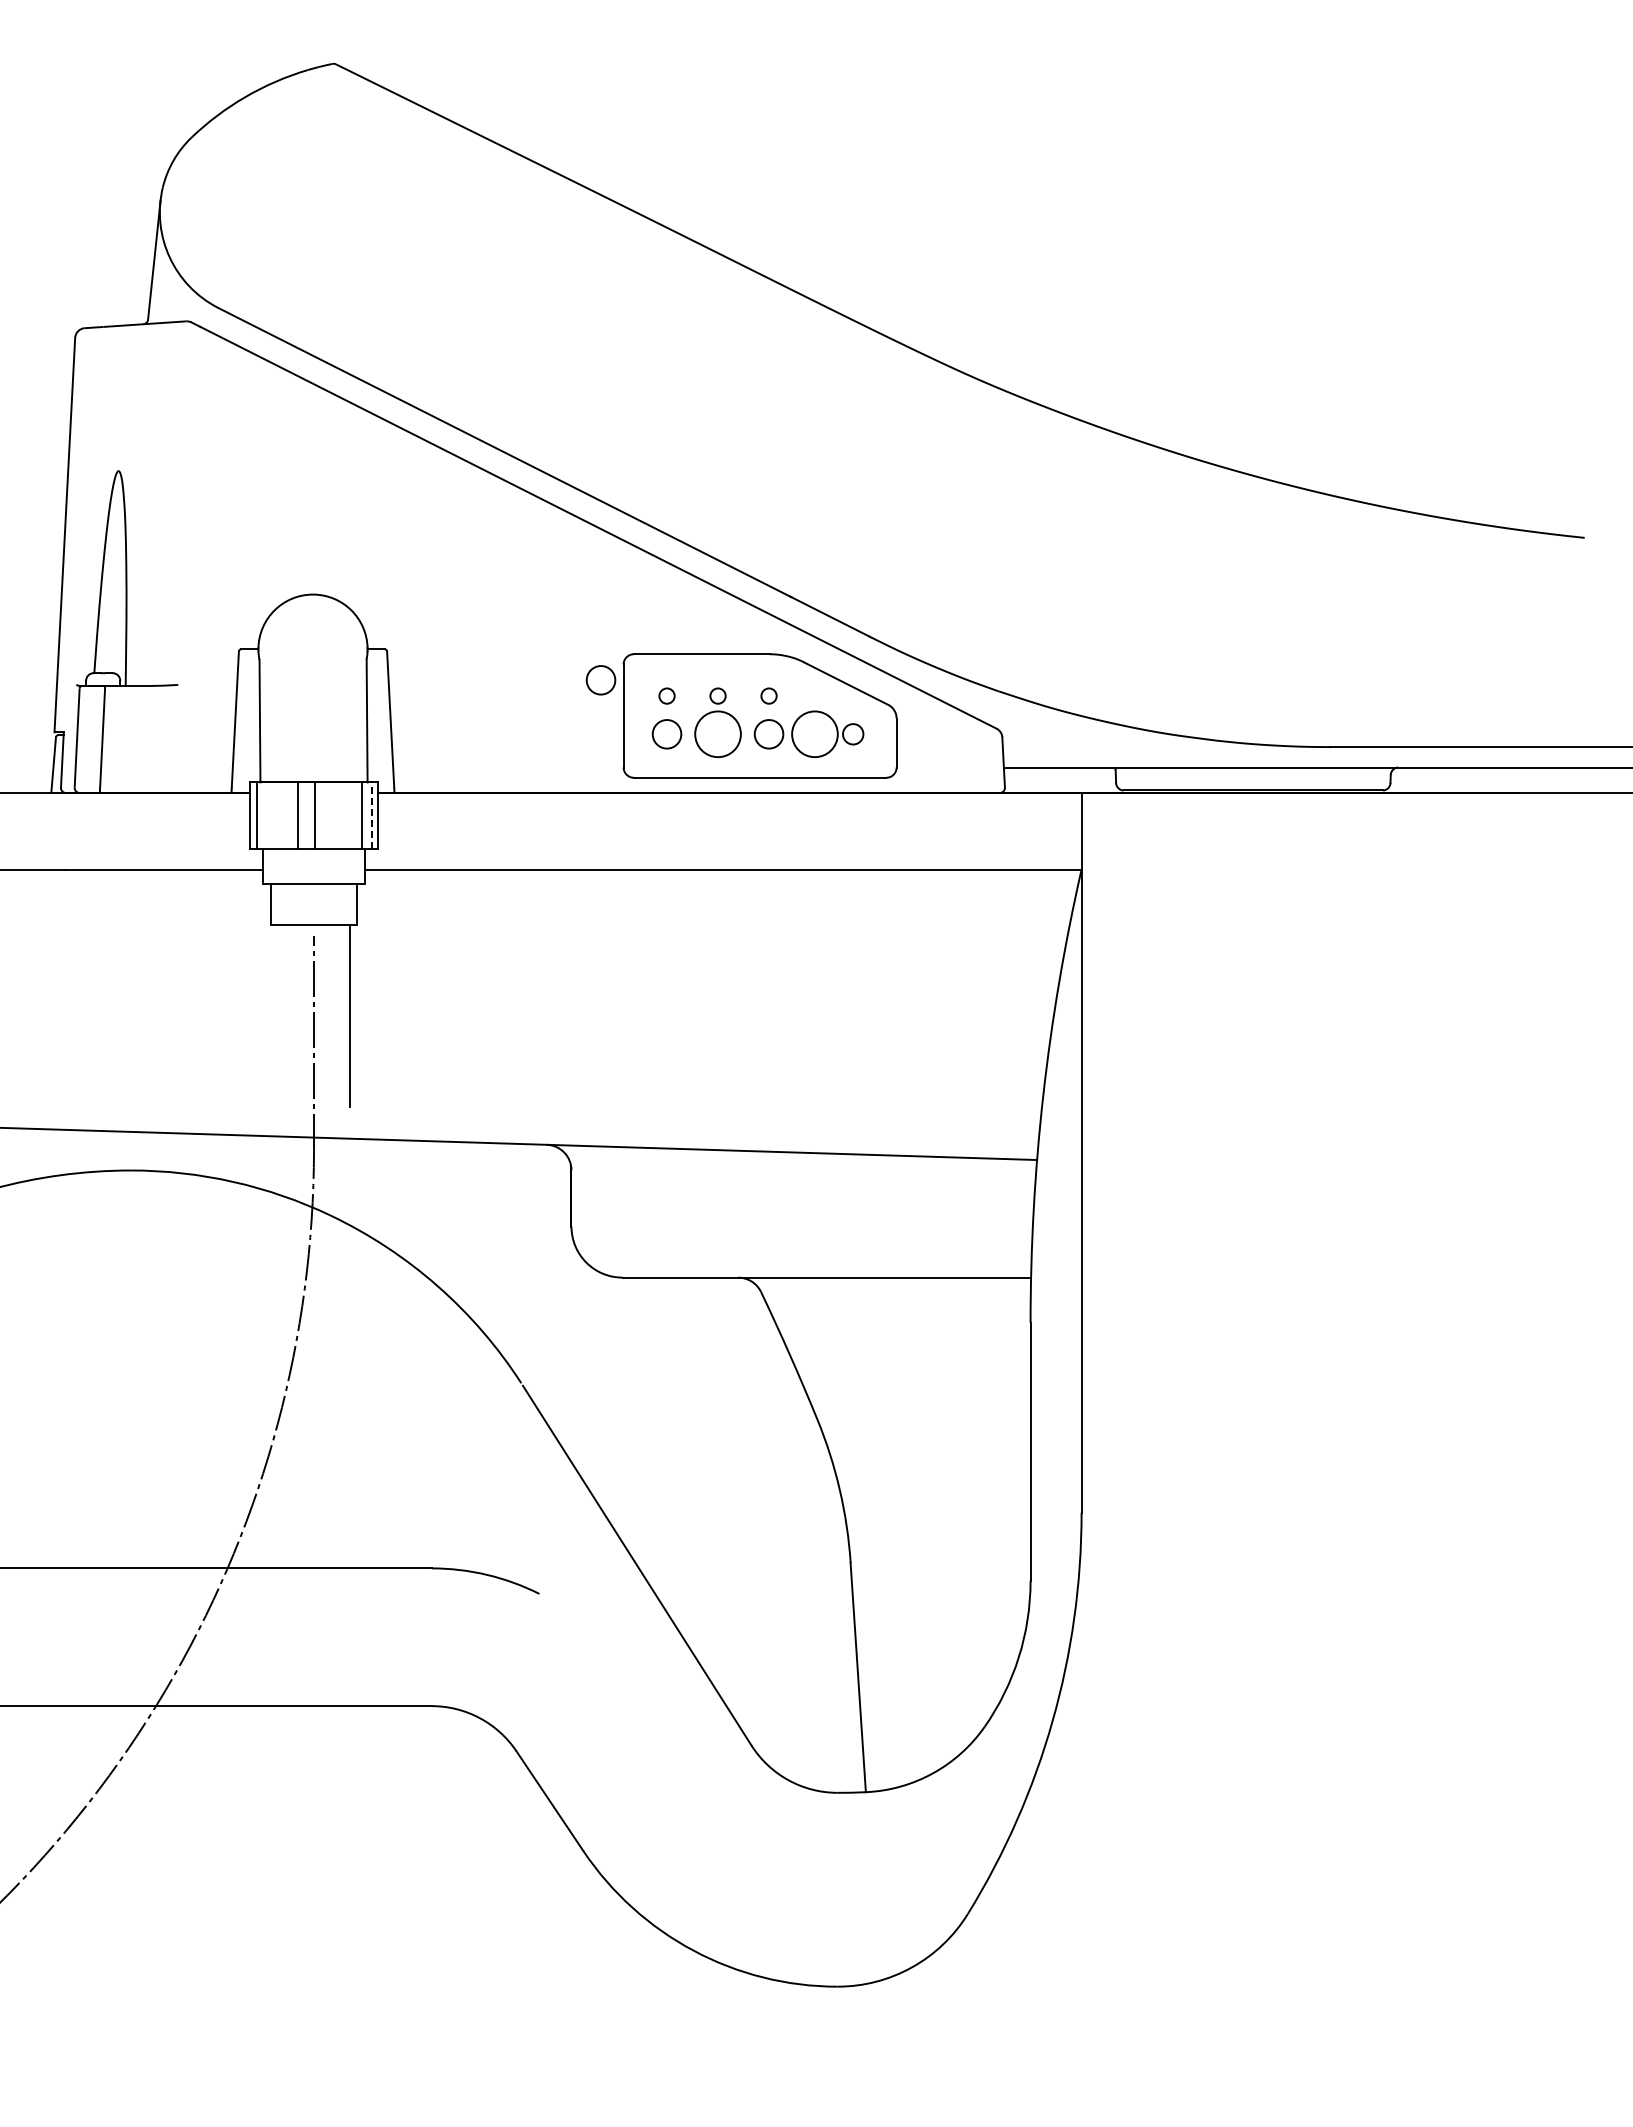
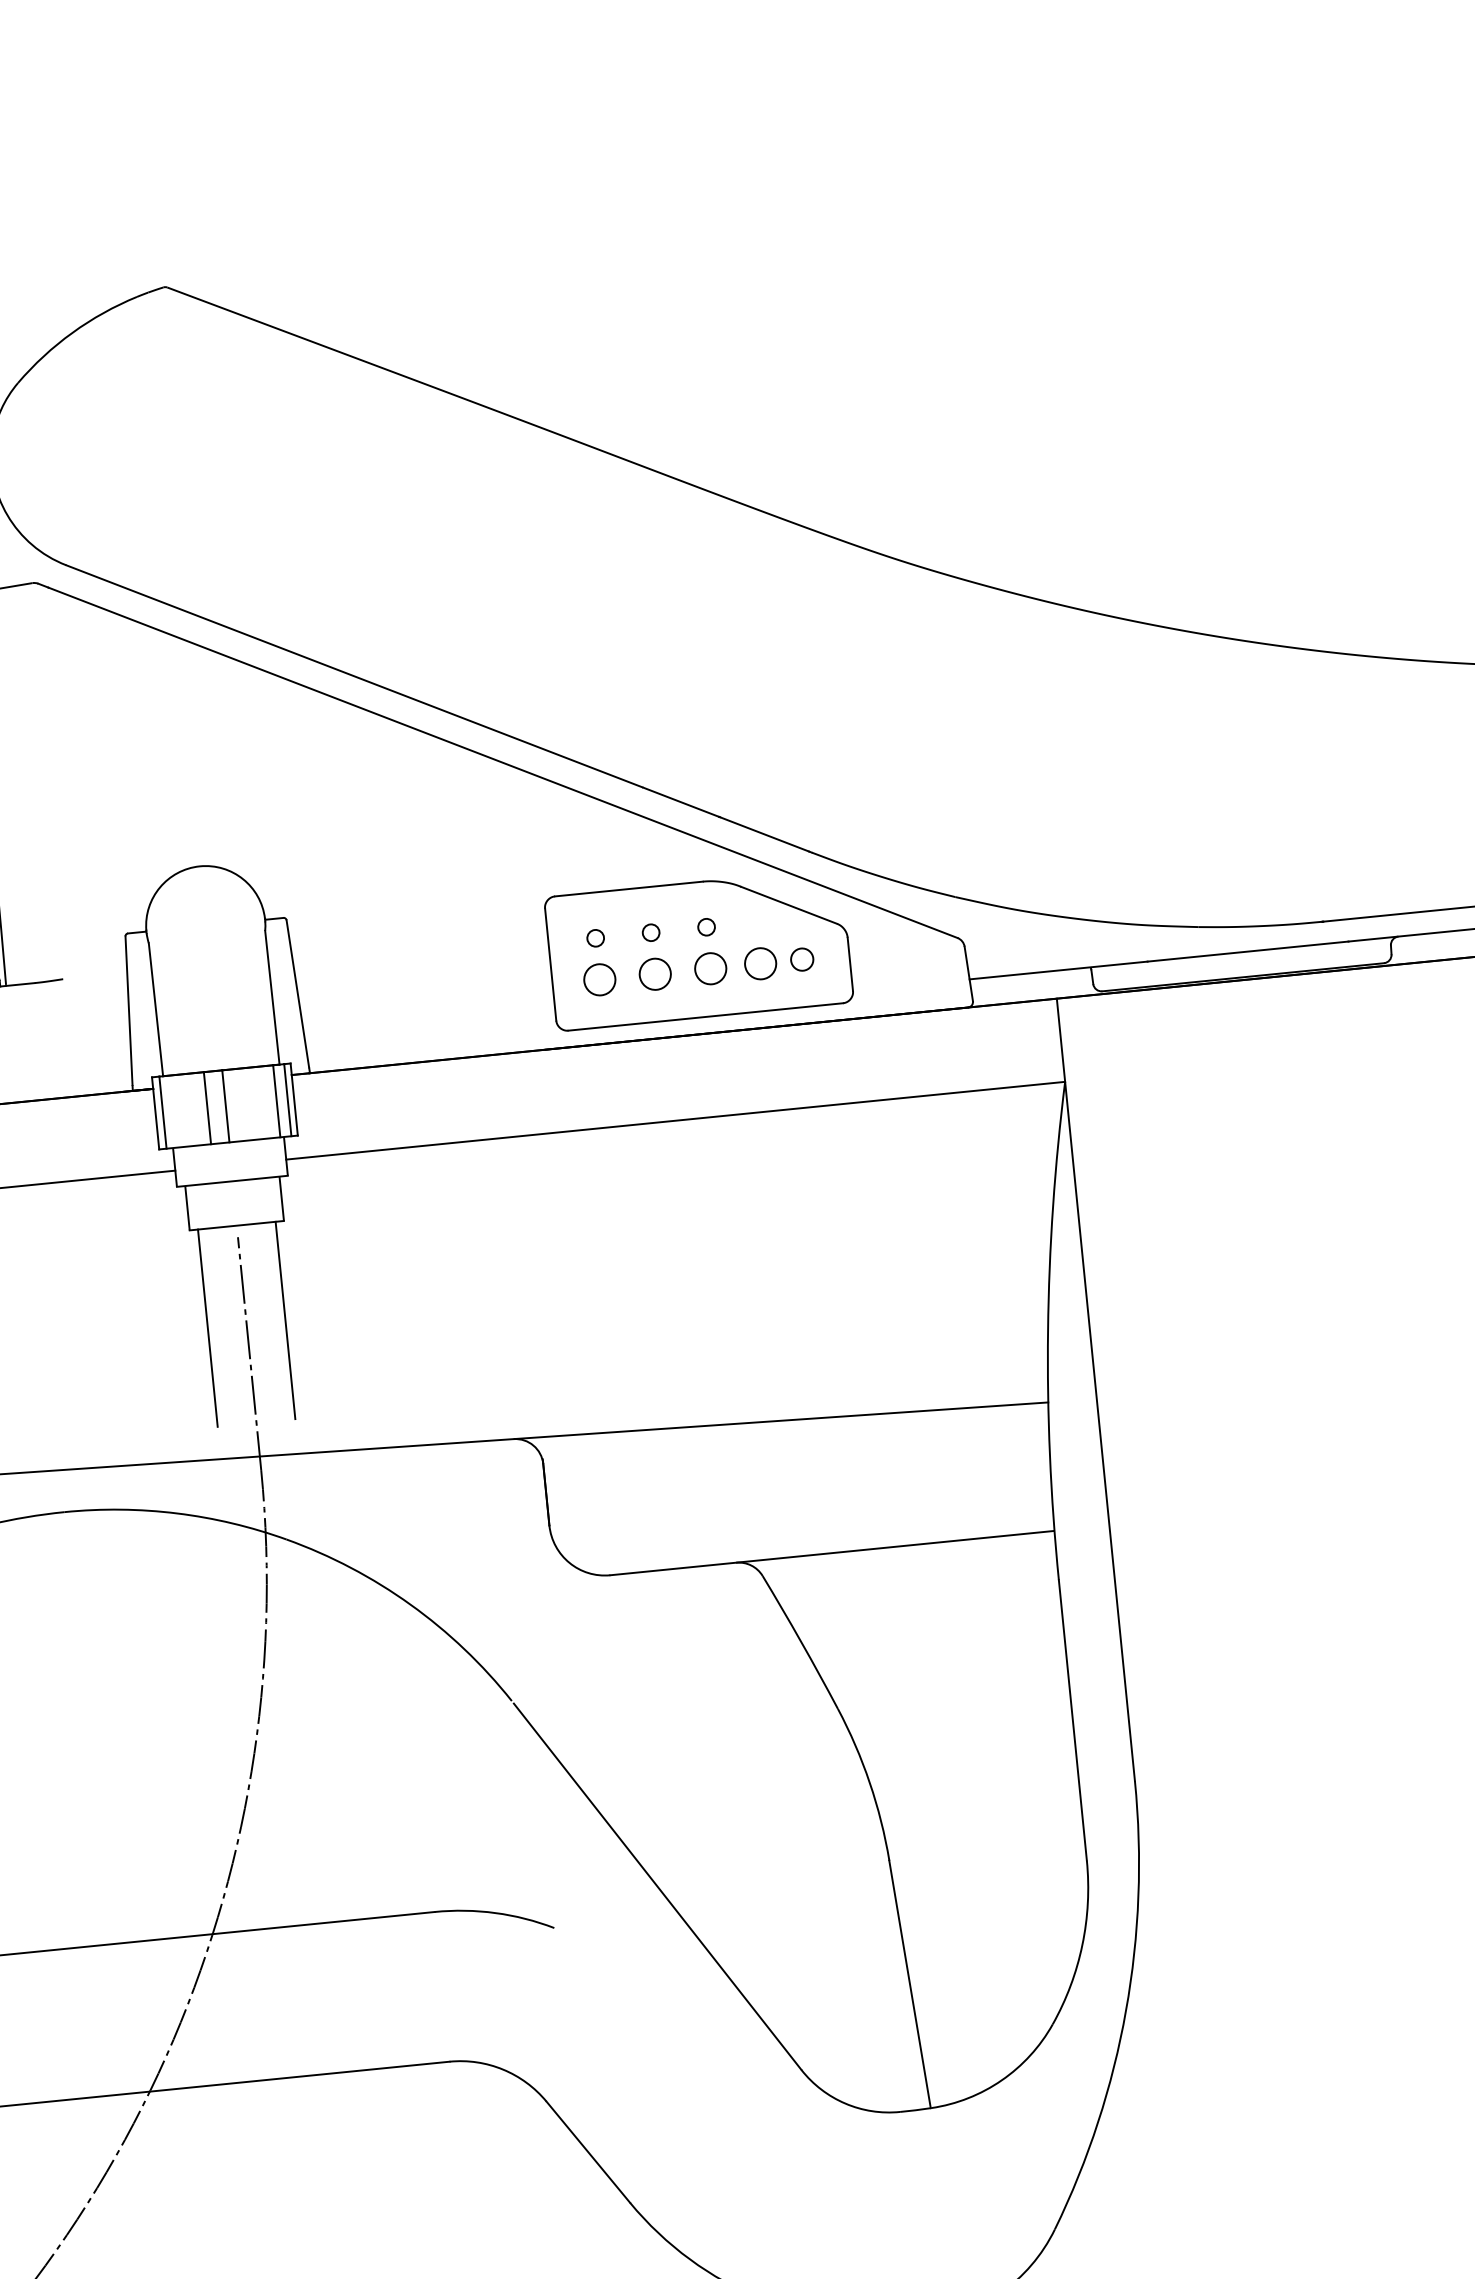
circle: (600, 680) -> (521, 928), removed
circle: (717, 734) -> (654, 974), size x0.62
circle: (814, 734) -> (760, 964), size x0.62
line: (371, 815) -> (287, 1100), dashed -> solid
line: (278, 1015) -> (208, 1327), added

